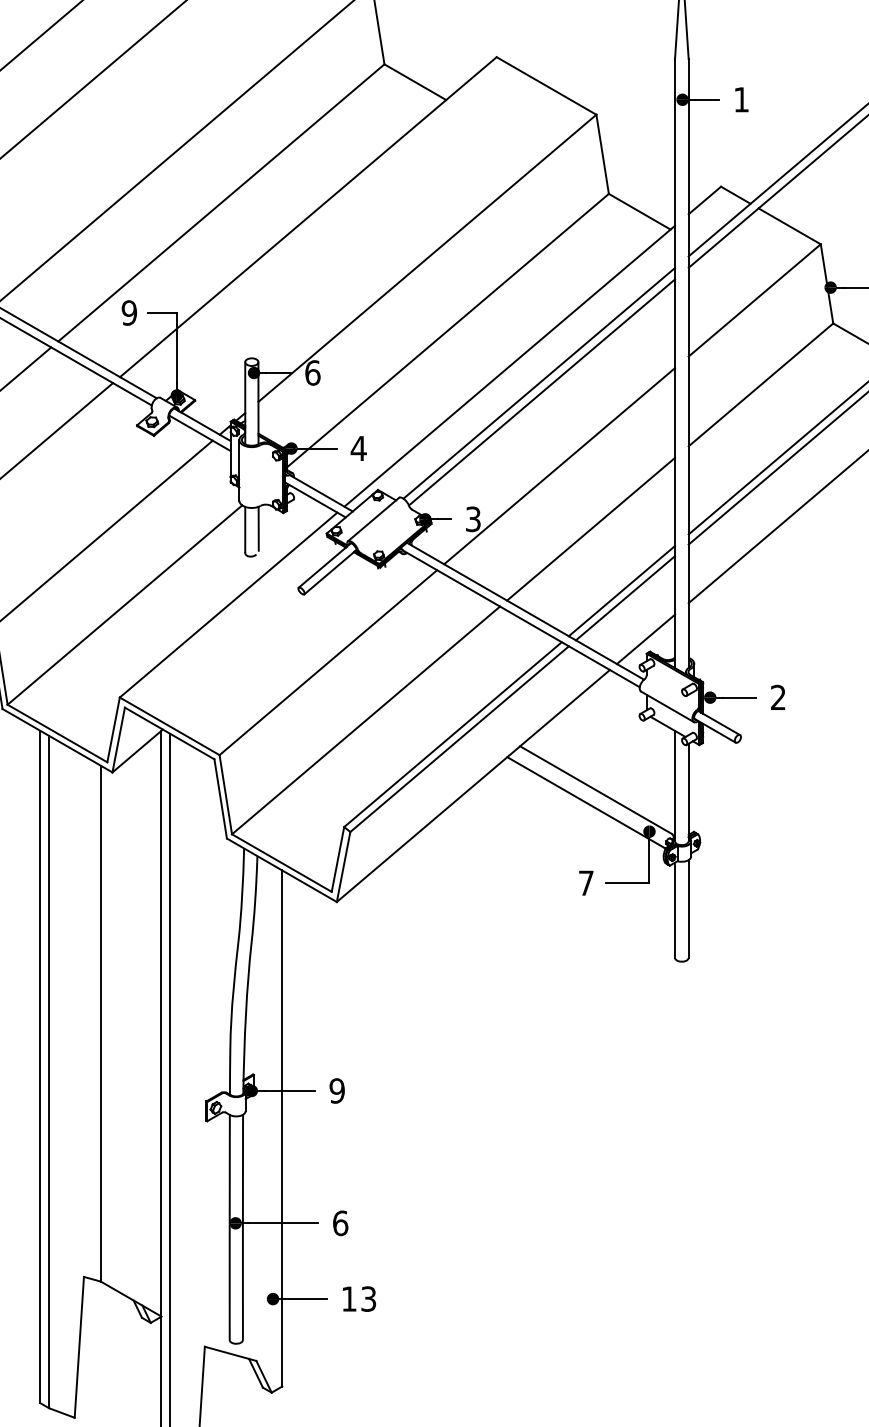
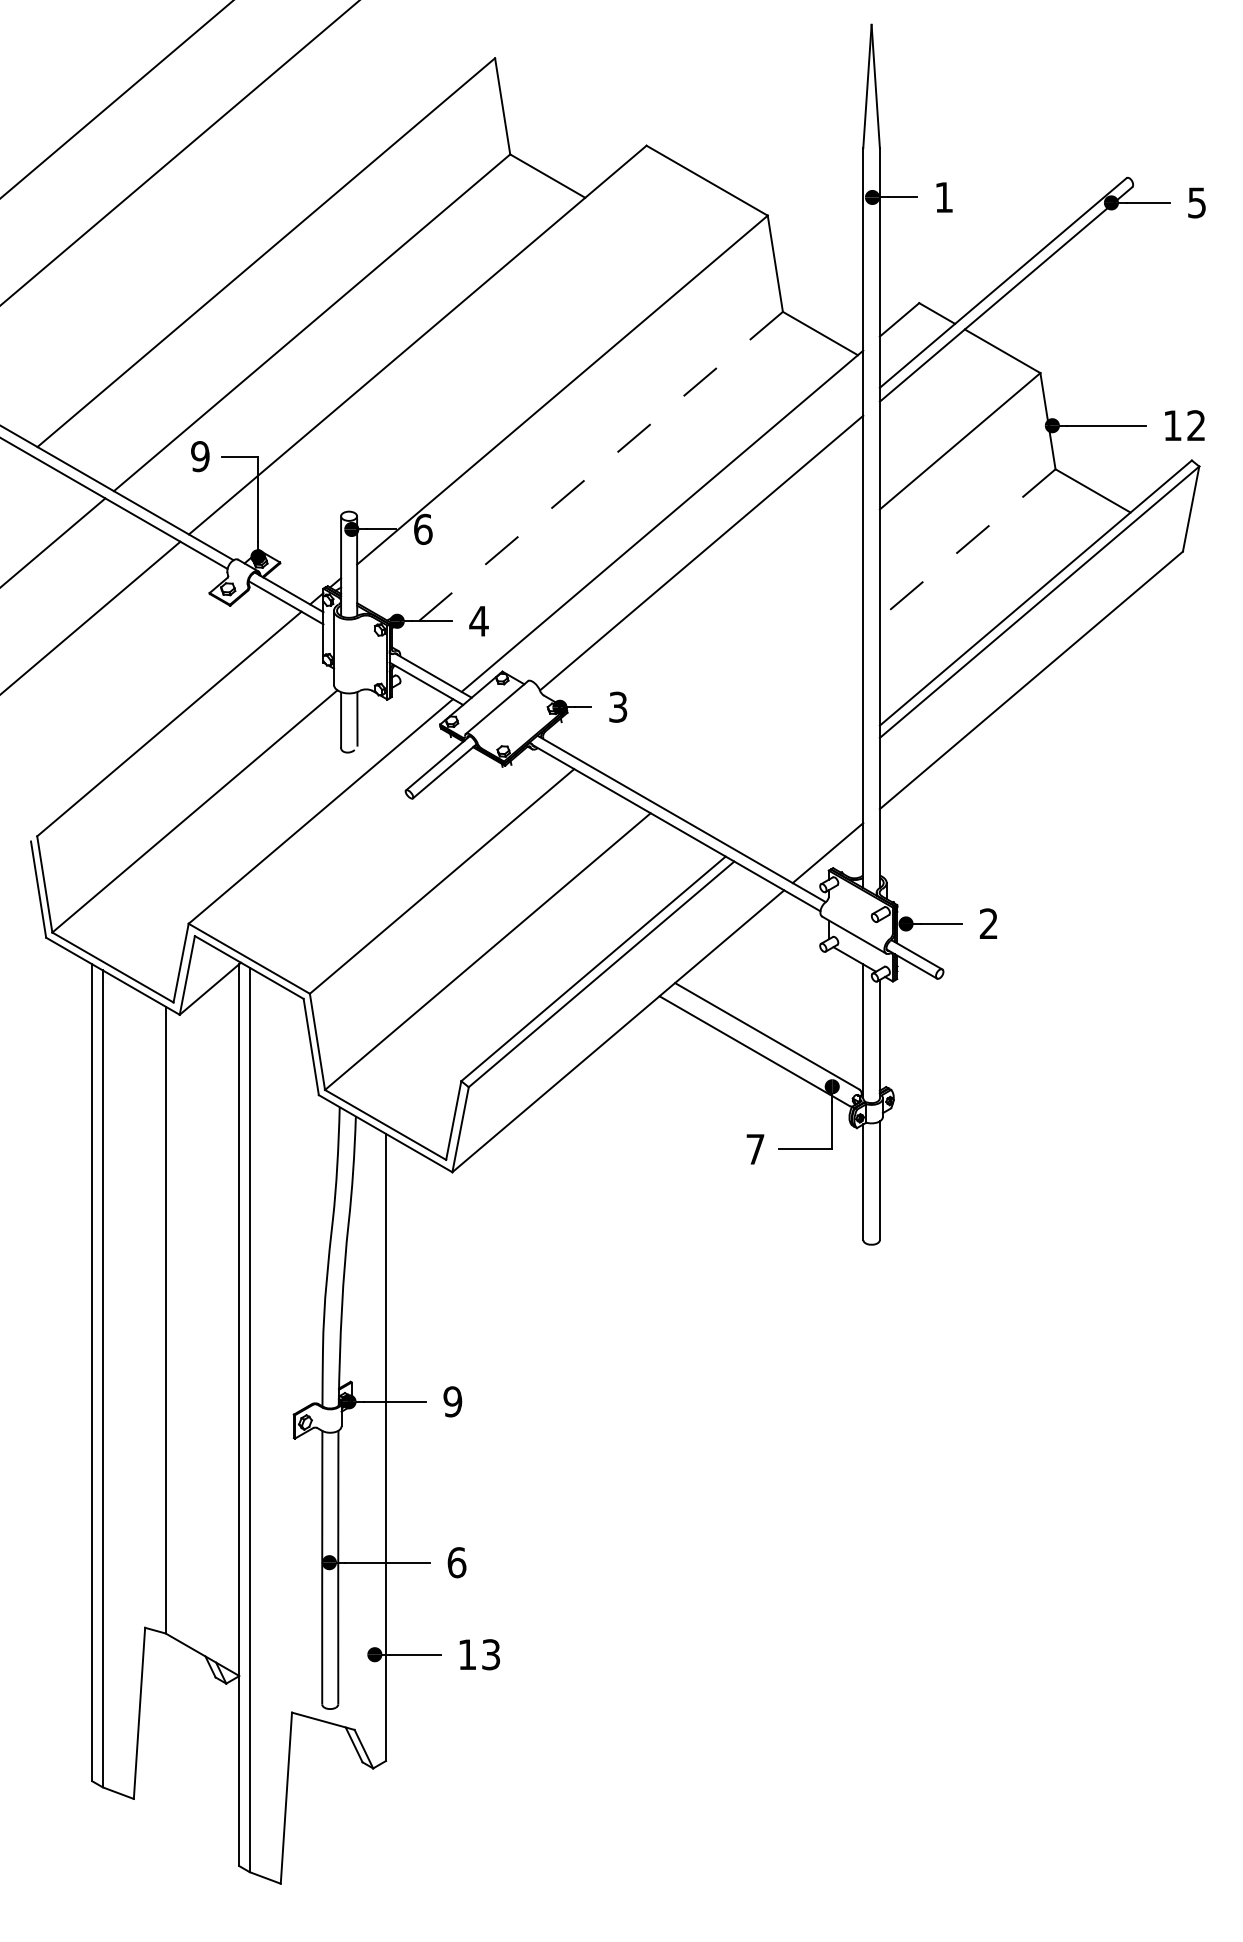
line: (448, 331) -> (587, 478), solid -> dashed
line: (539, 382) -> (698, 541), removed
line: (760, 385) -> (967, 544), solid -> dashed
line: (559, 466) -> (722, 642), removed
line: (591, 529) -> (761, 719), removed
line: (621, 591) -> (798, 794), removed
line: (624, 598) -> (802, 803), removed

